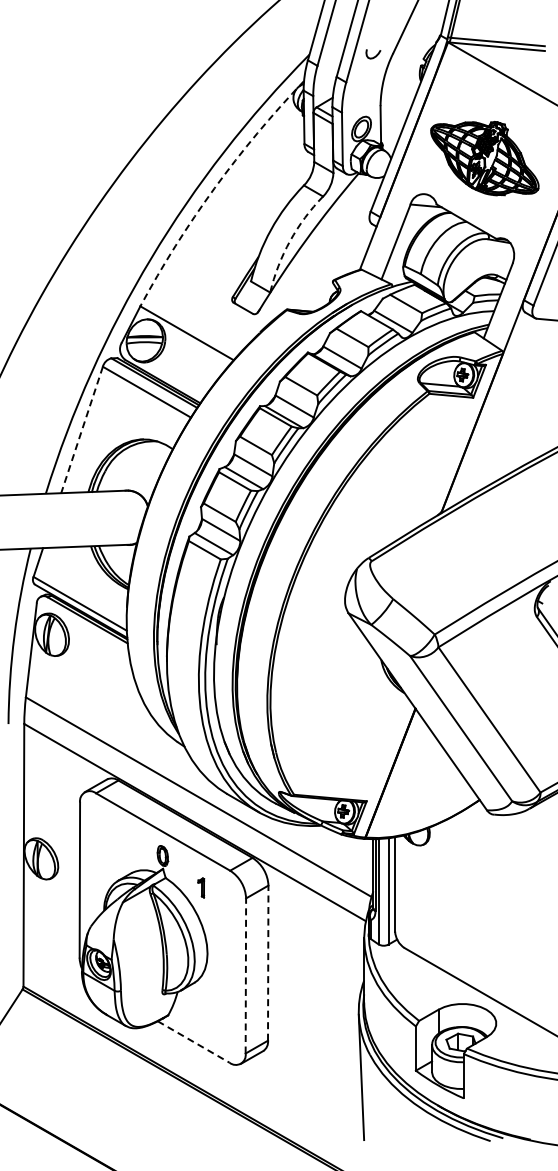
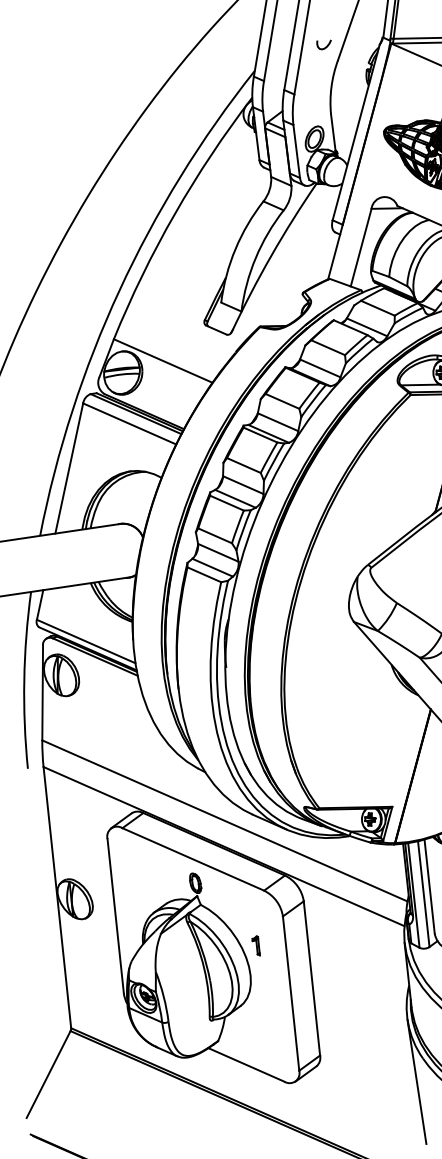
curve: (373, 56) -> (324, 46), moved
arc: (214, 188) -> (174, 214), dashed -> solid
arc: (290, 240) -> (256, 257), dashed -> solid
line: (82, 430) -> (69, 468), dashed -> solid
part: (201, 887) -> (256, 945), moved
line: (268, 963) -> (312, 978), dashed -> solid
line: (245, 975) -> (290, 993), dashed -> solid
line: (193, 1042) -> (246, 1065), dashed -> solid

